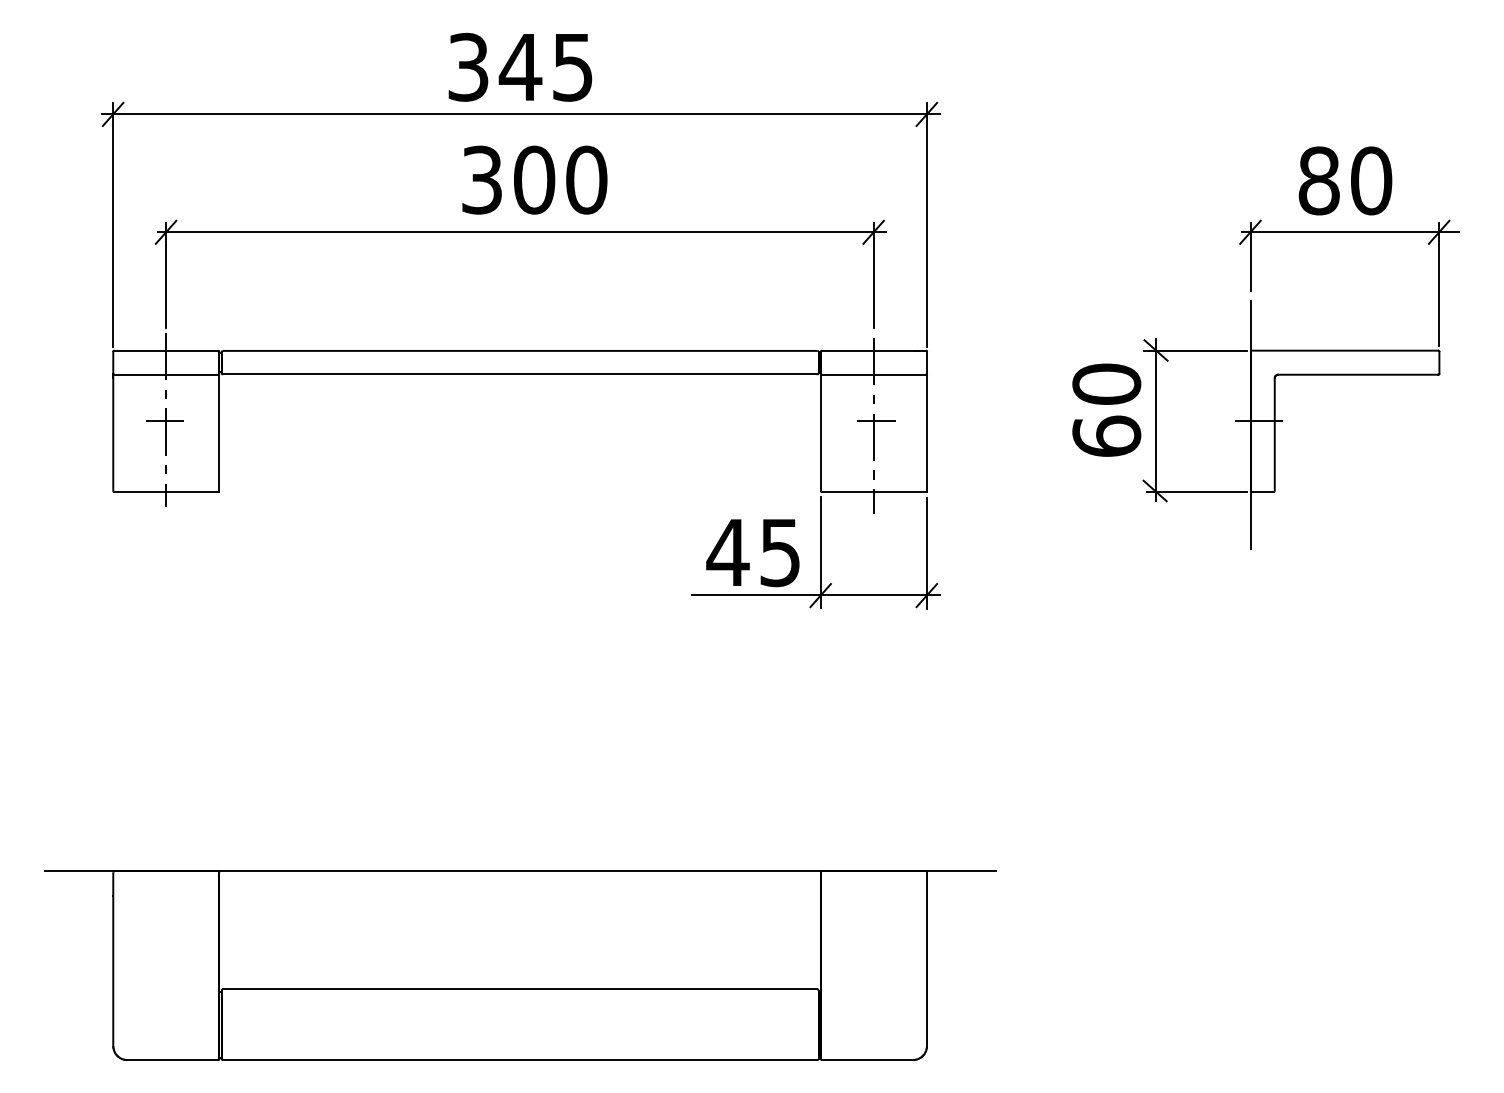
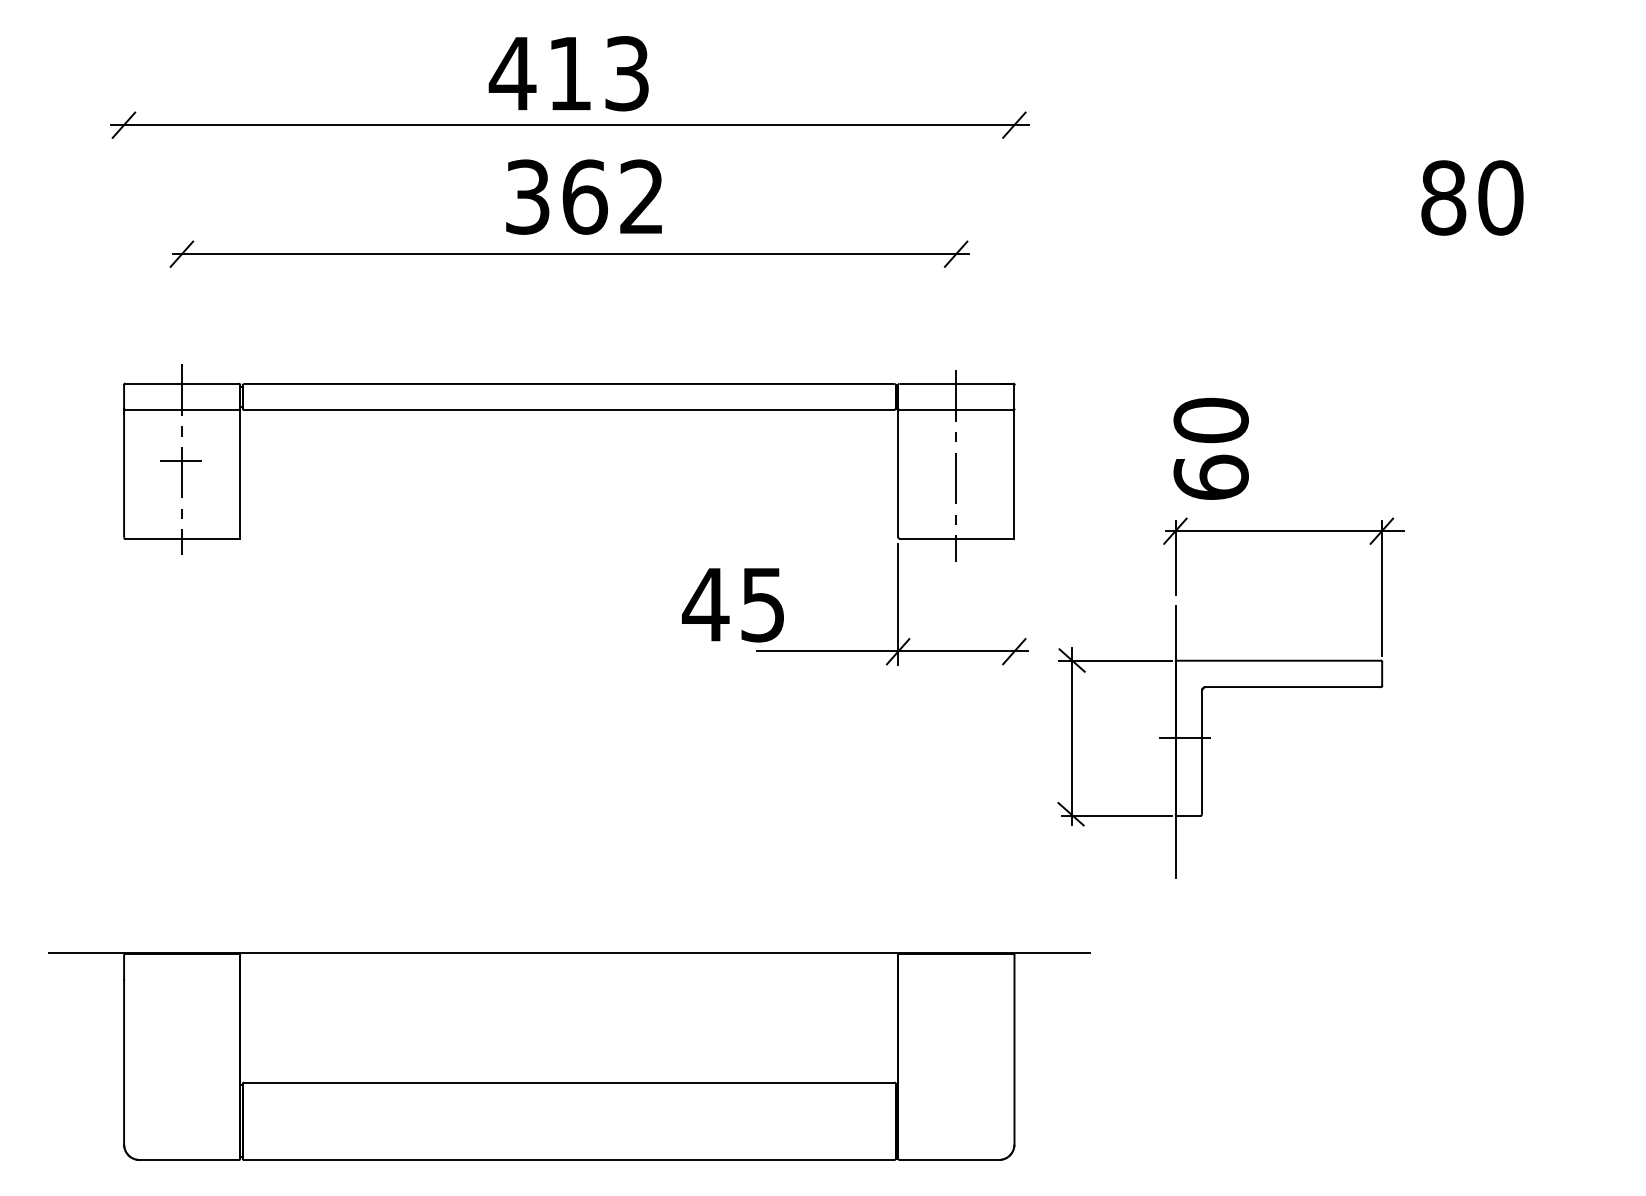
text: (519, 67) -> (568, 73), 345 -> 413
text: (560, 179) -> (613, 196), 300 -> 362
line: (113, 224) -> (124, 245), removed
line: (927, 224) -> (1014, 245), removed
line: (166, 275) -> (182, 301), removed
line: (874, 275) -> (956, 301), removed
part: (1300, 375) -> (1230, 687), moved
line: (875, 421) -> (958, 461), removed
text: (752, 553) -> (732, 605), moved
line: (927, 553) -> (1014, 605), removed

